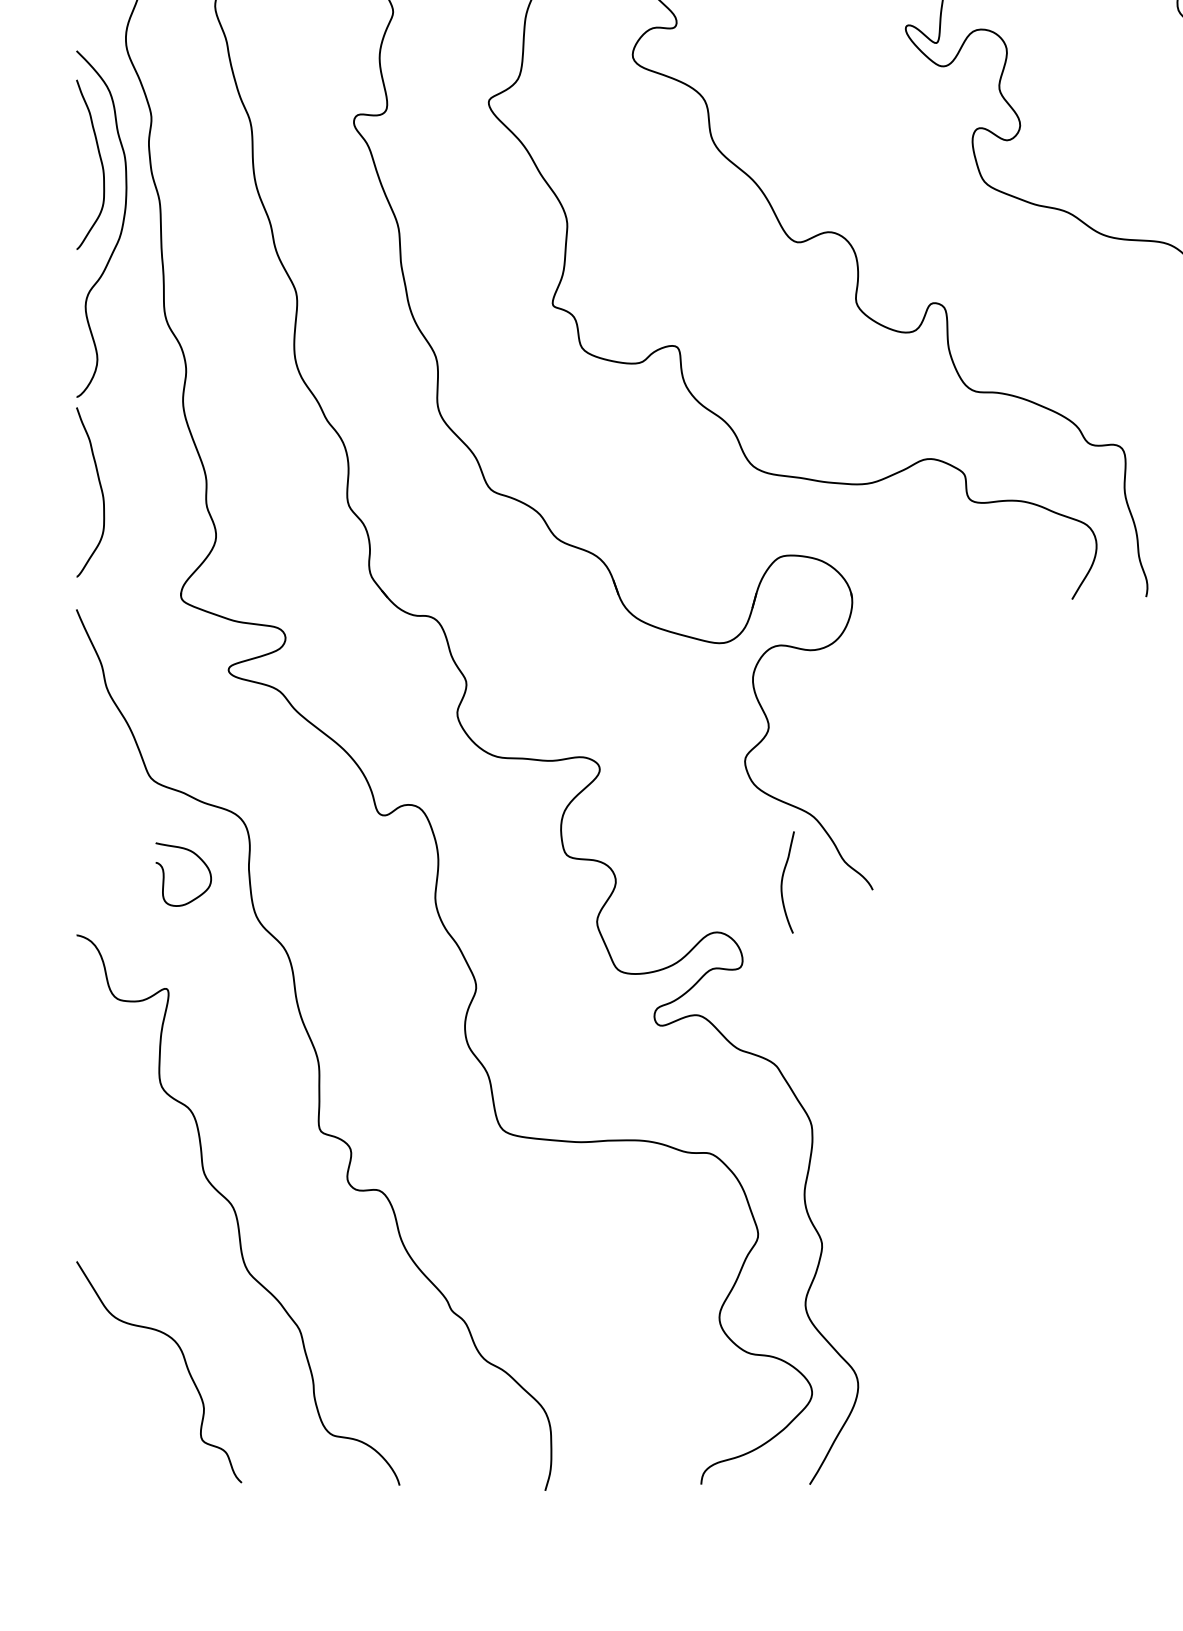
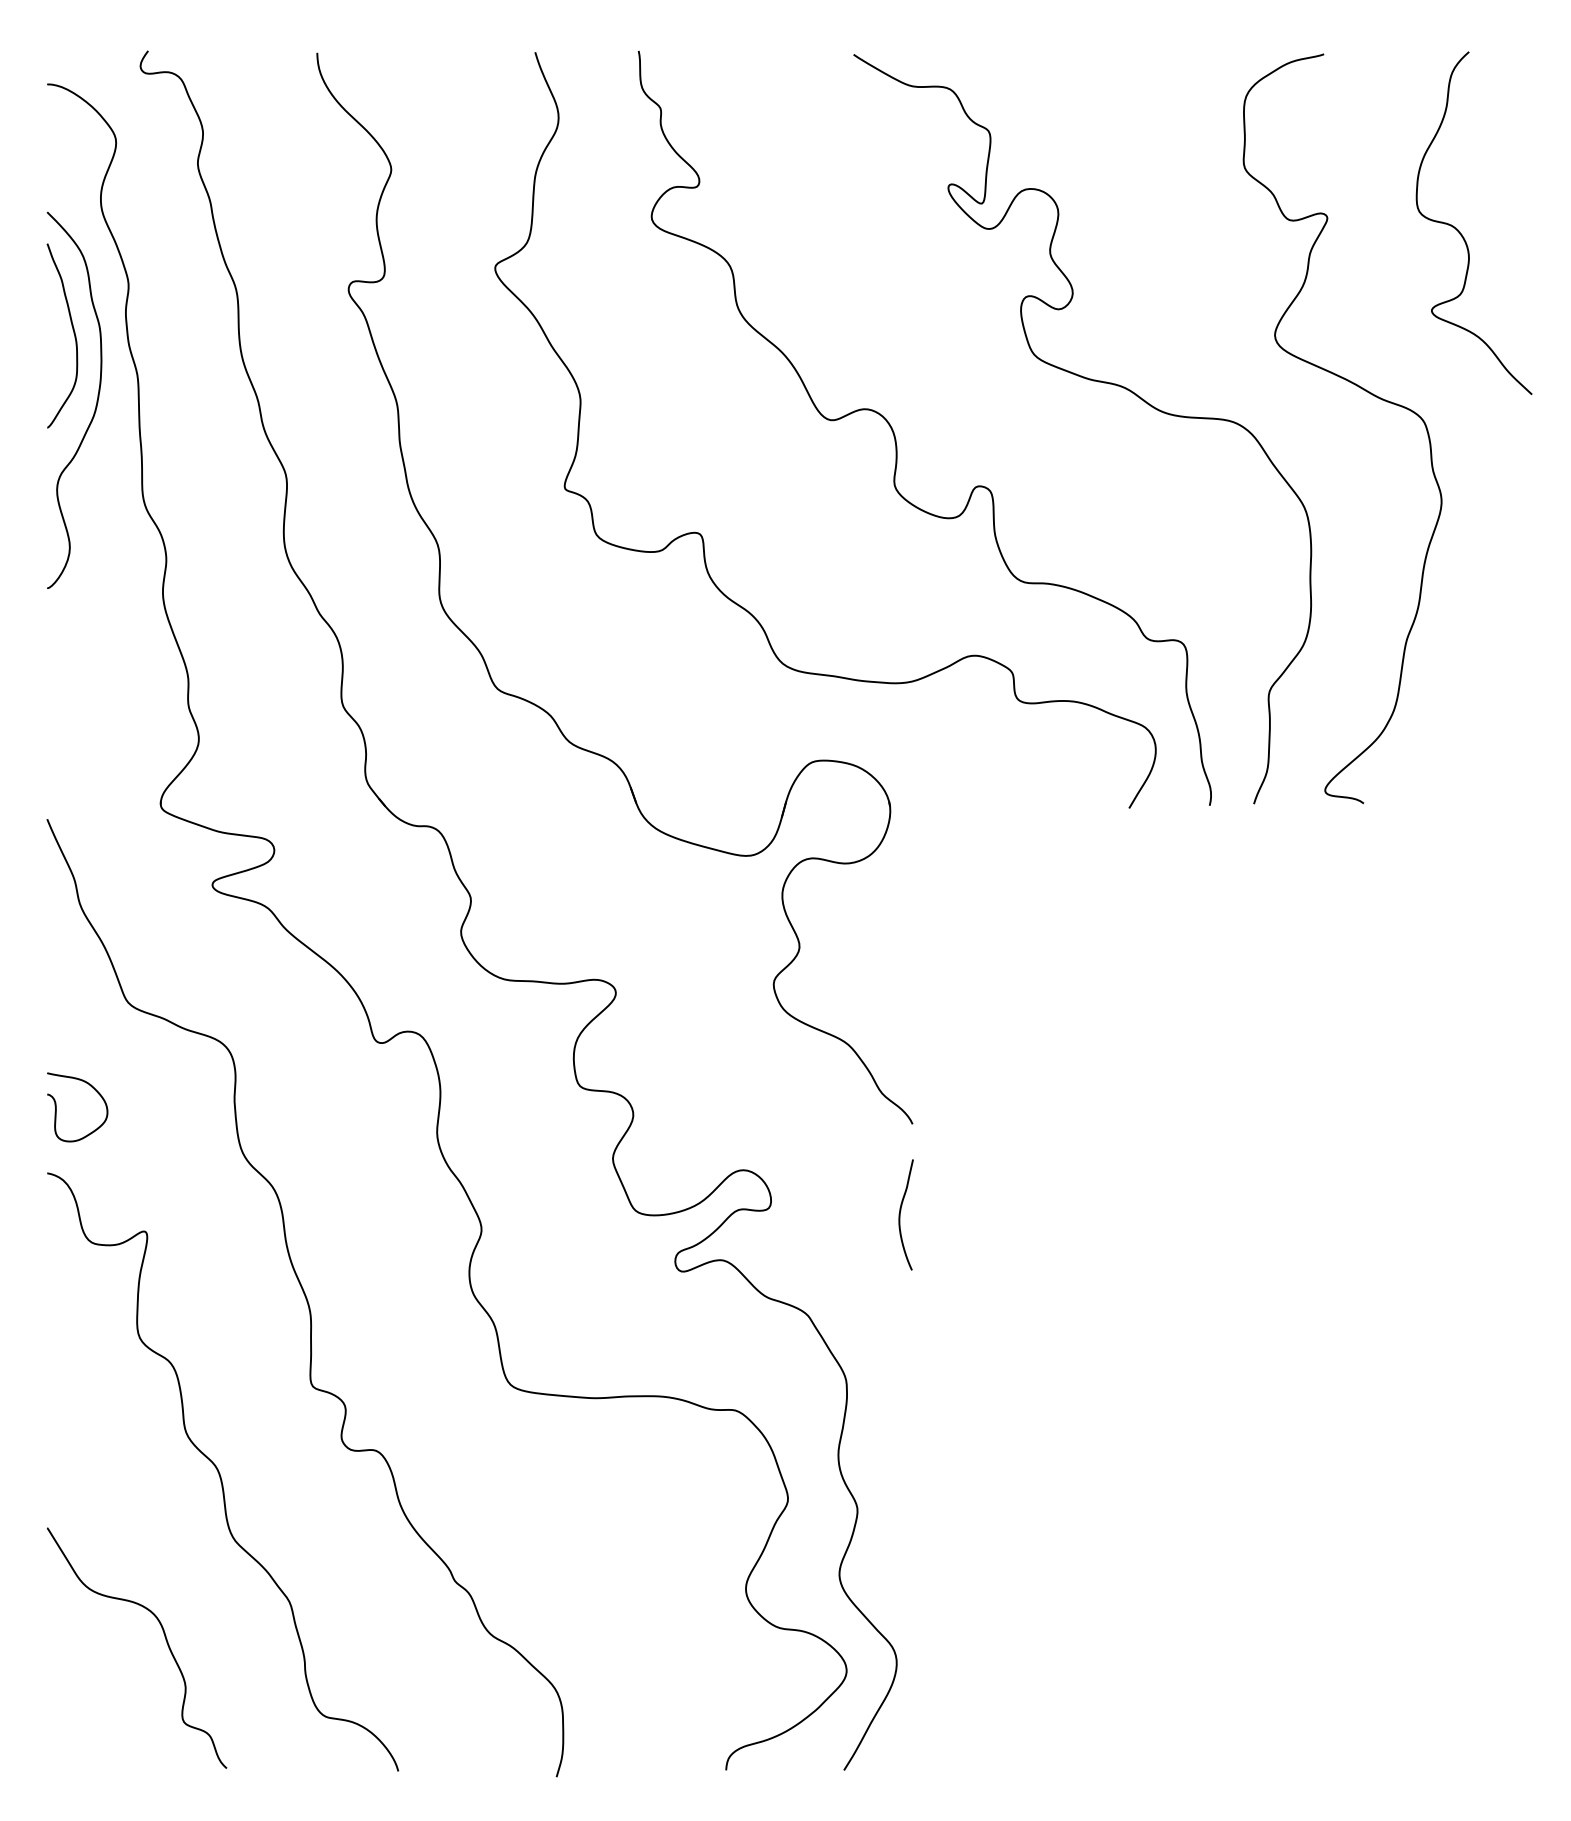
curve: (100, 490) -> (73, 689), removed
curve: (164, 874) -> (56, 1107), moved
curve: (782, 882) -> (900, 1214), moved

